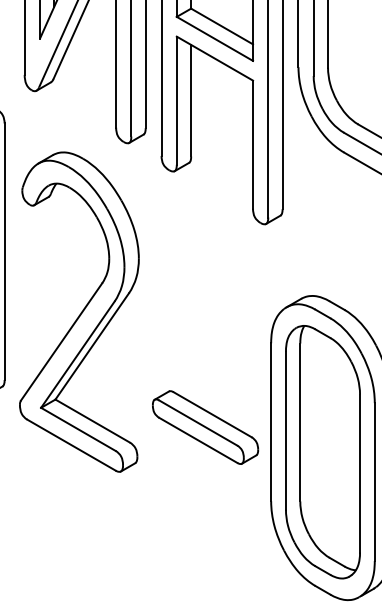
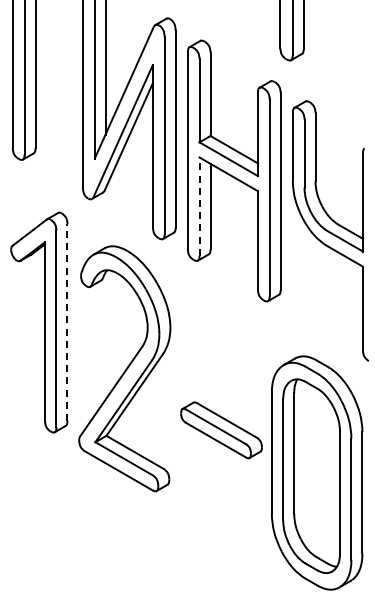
line: (176, 100) -> (199, 206), solid -> dashed
line: (4, 251) -> (67, 322), solid -> dashed
part: (205, 427) -> (221, 430), moved

